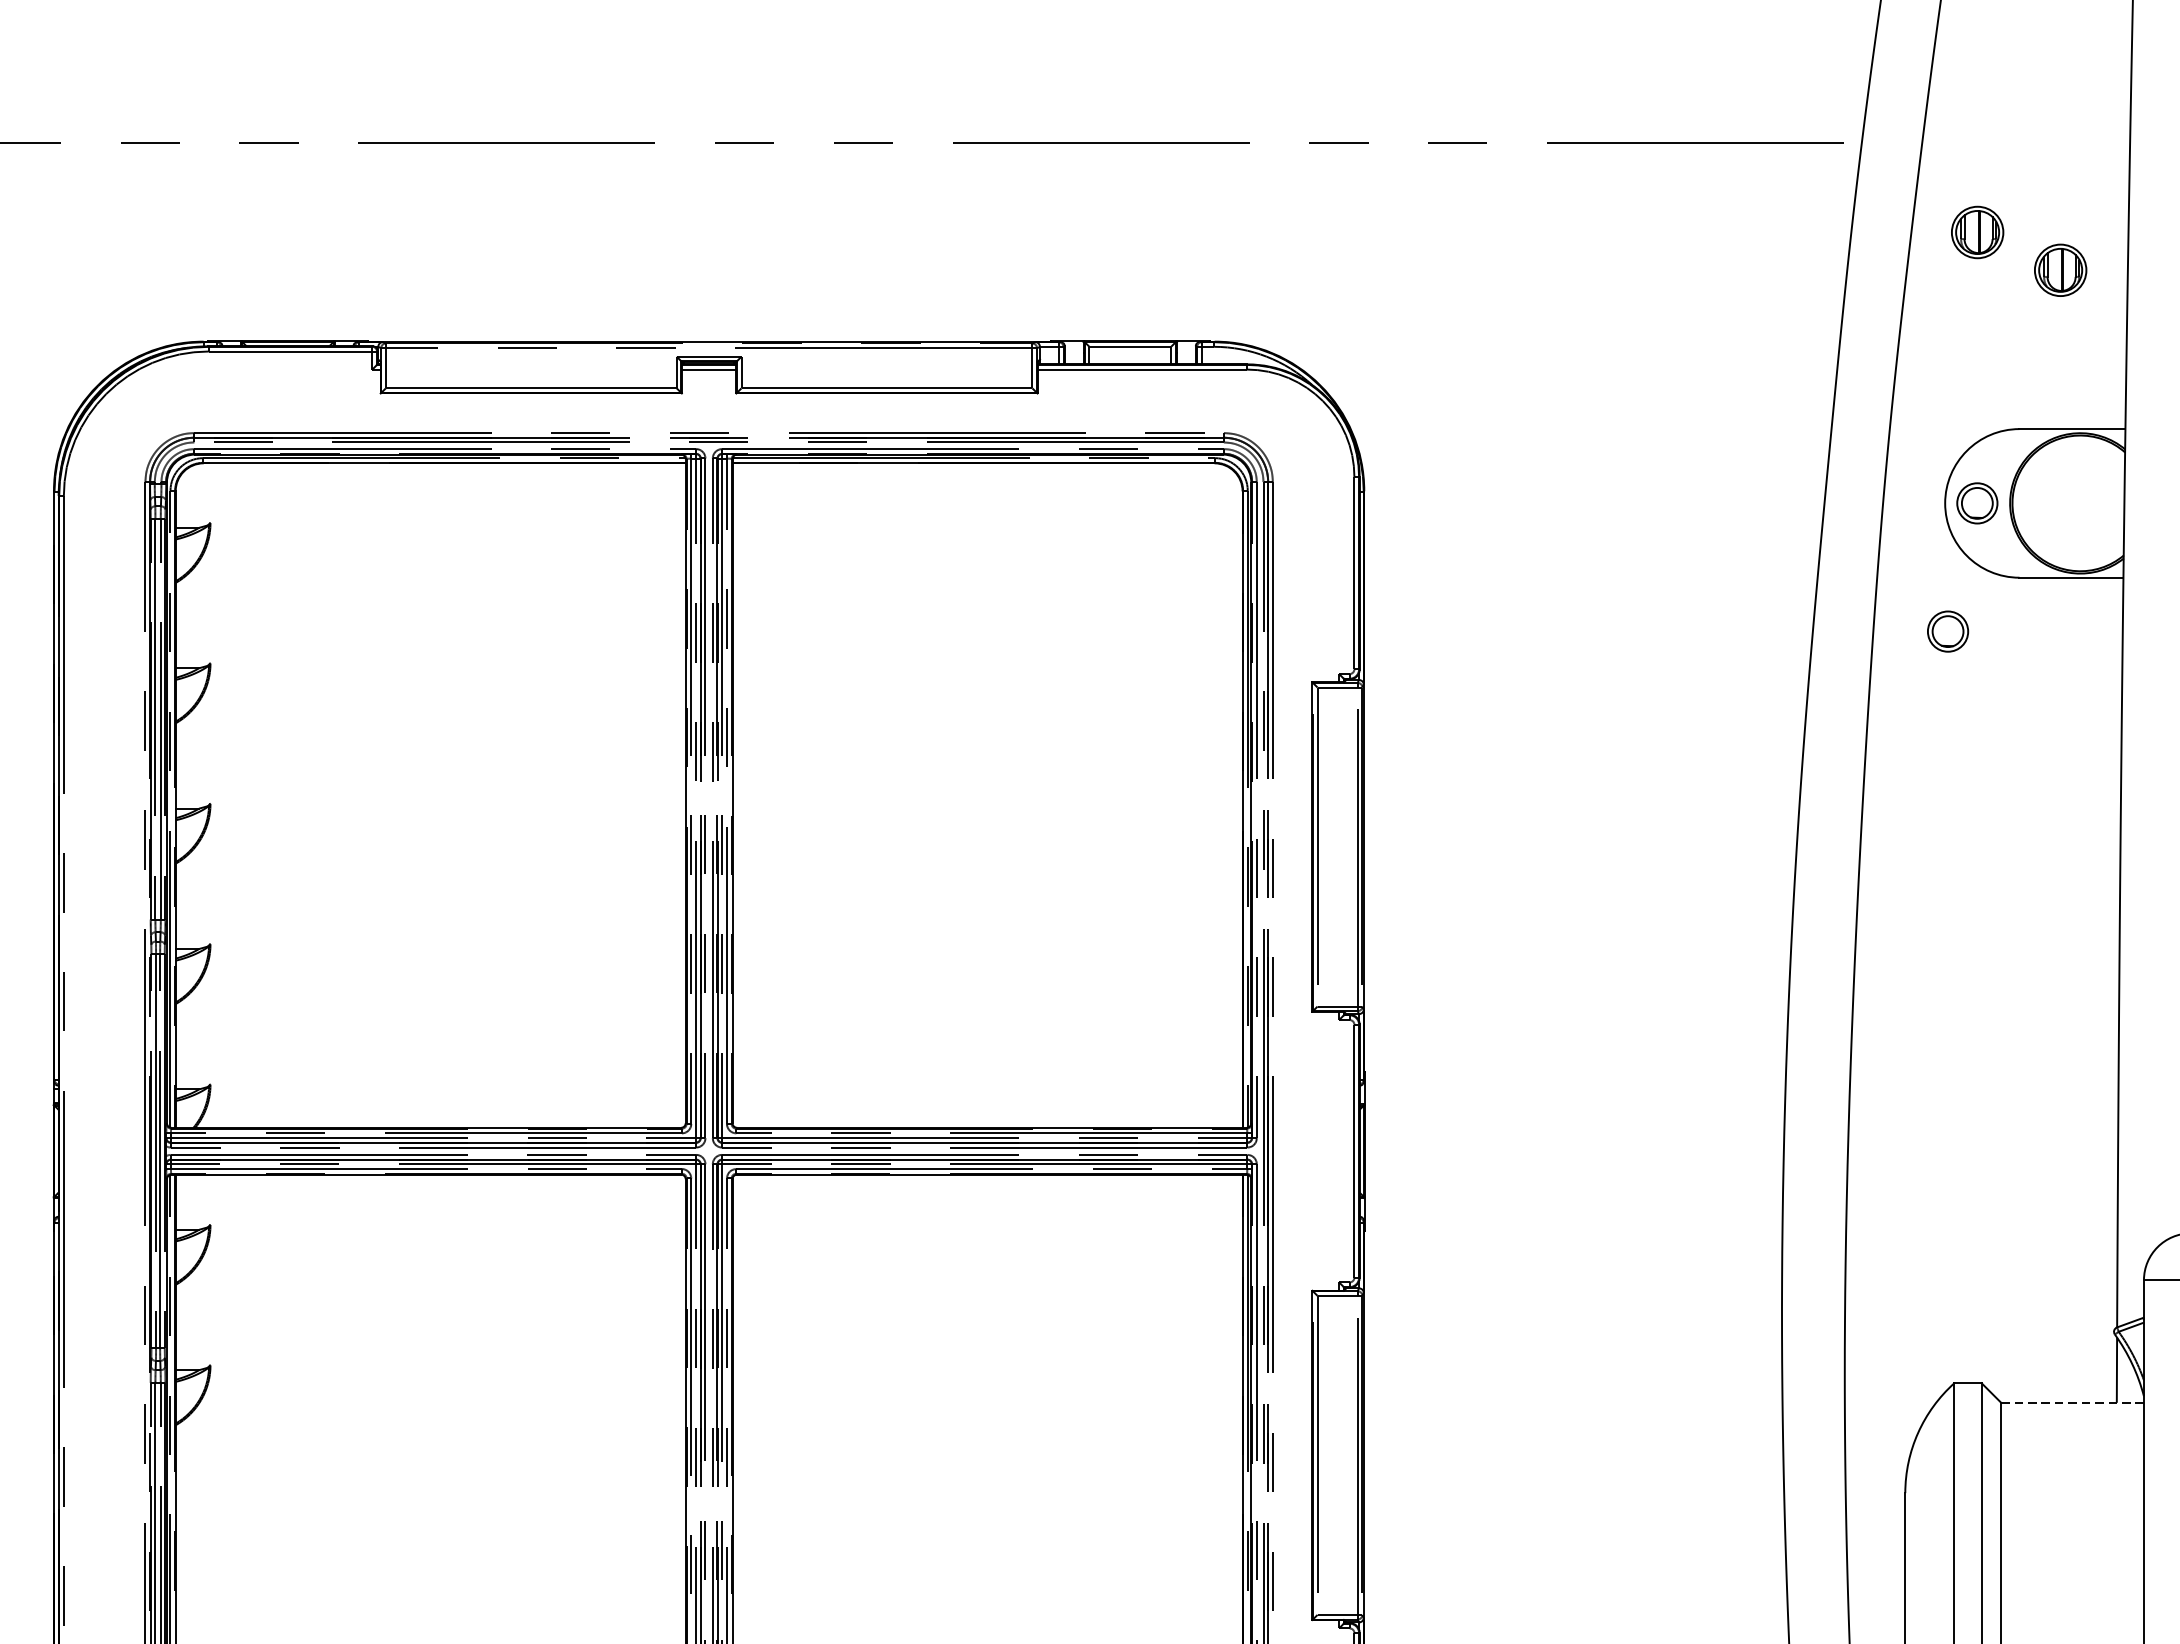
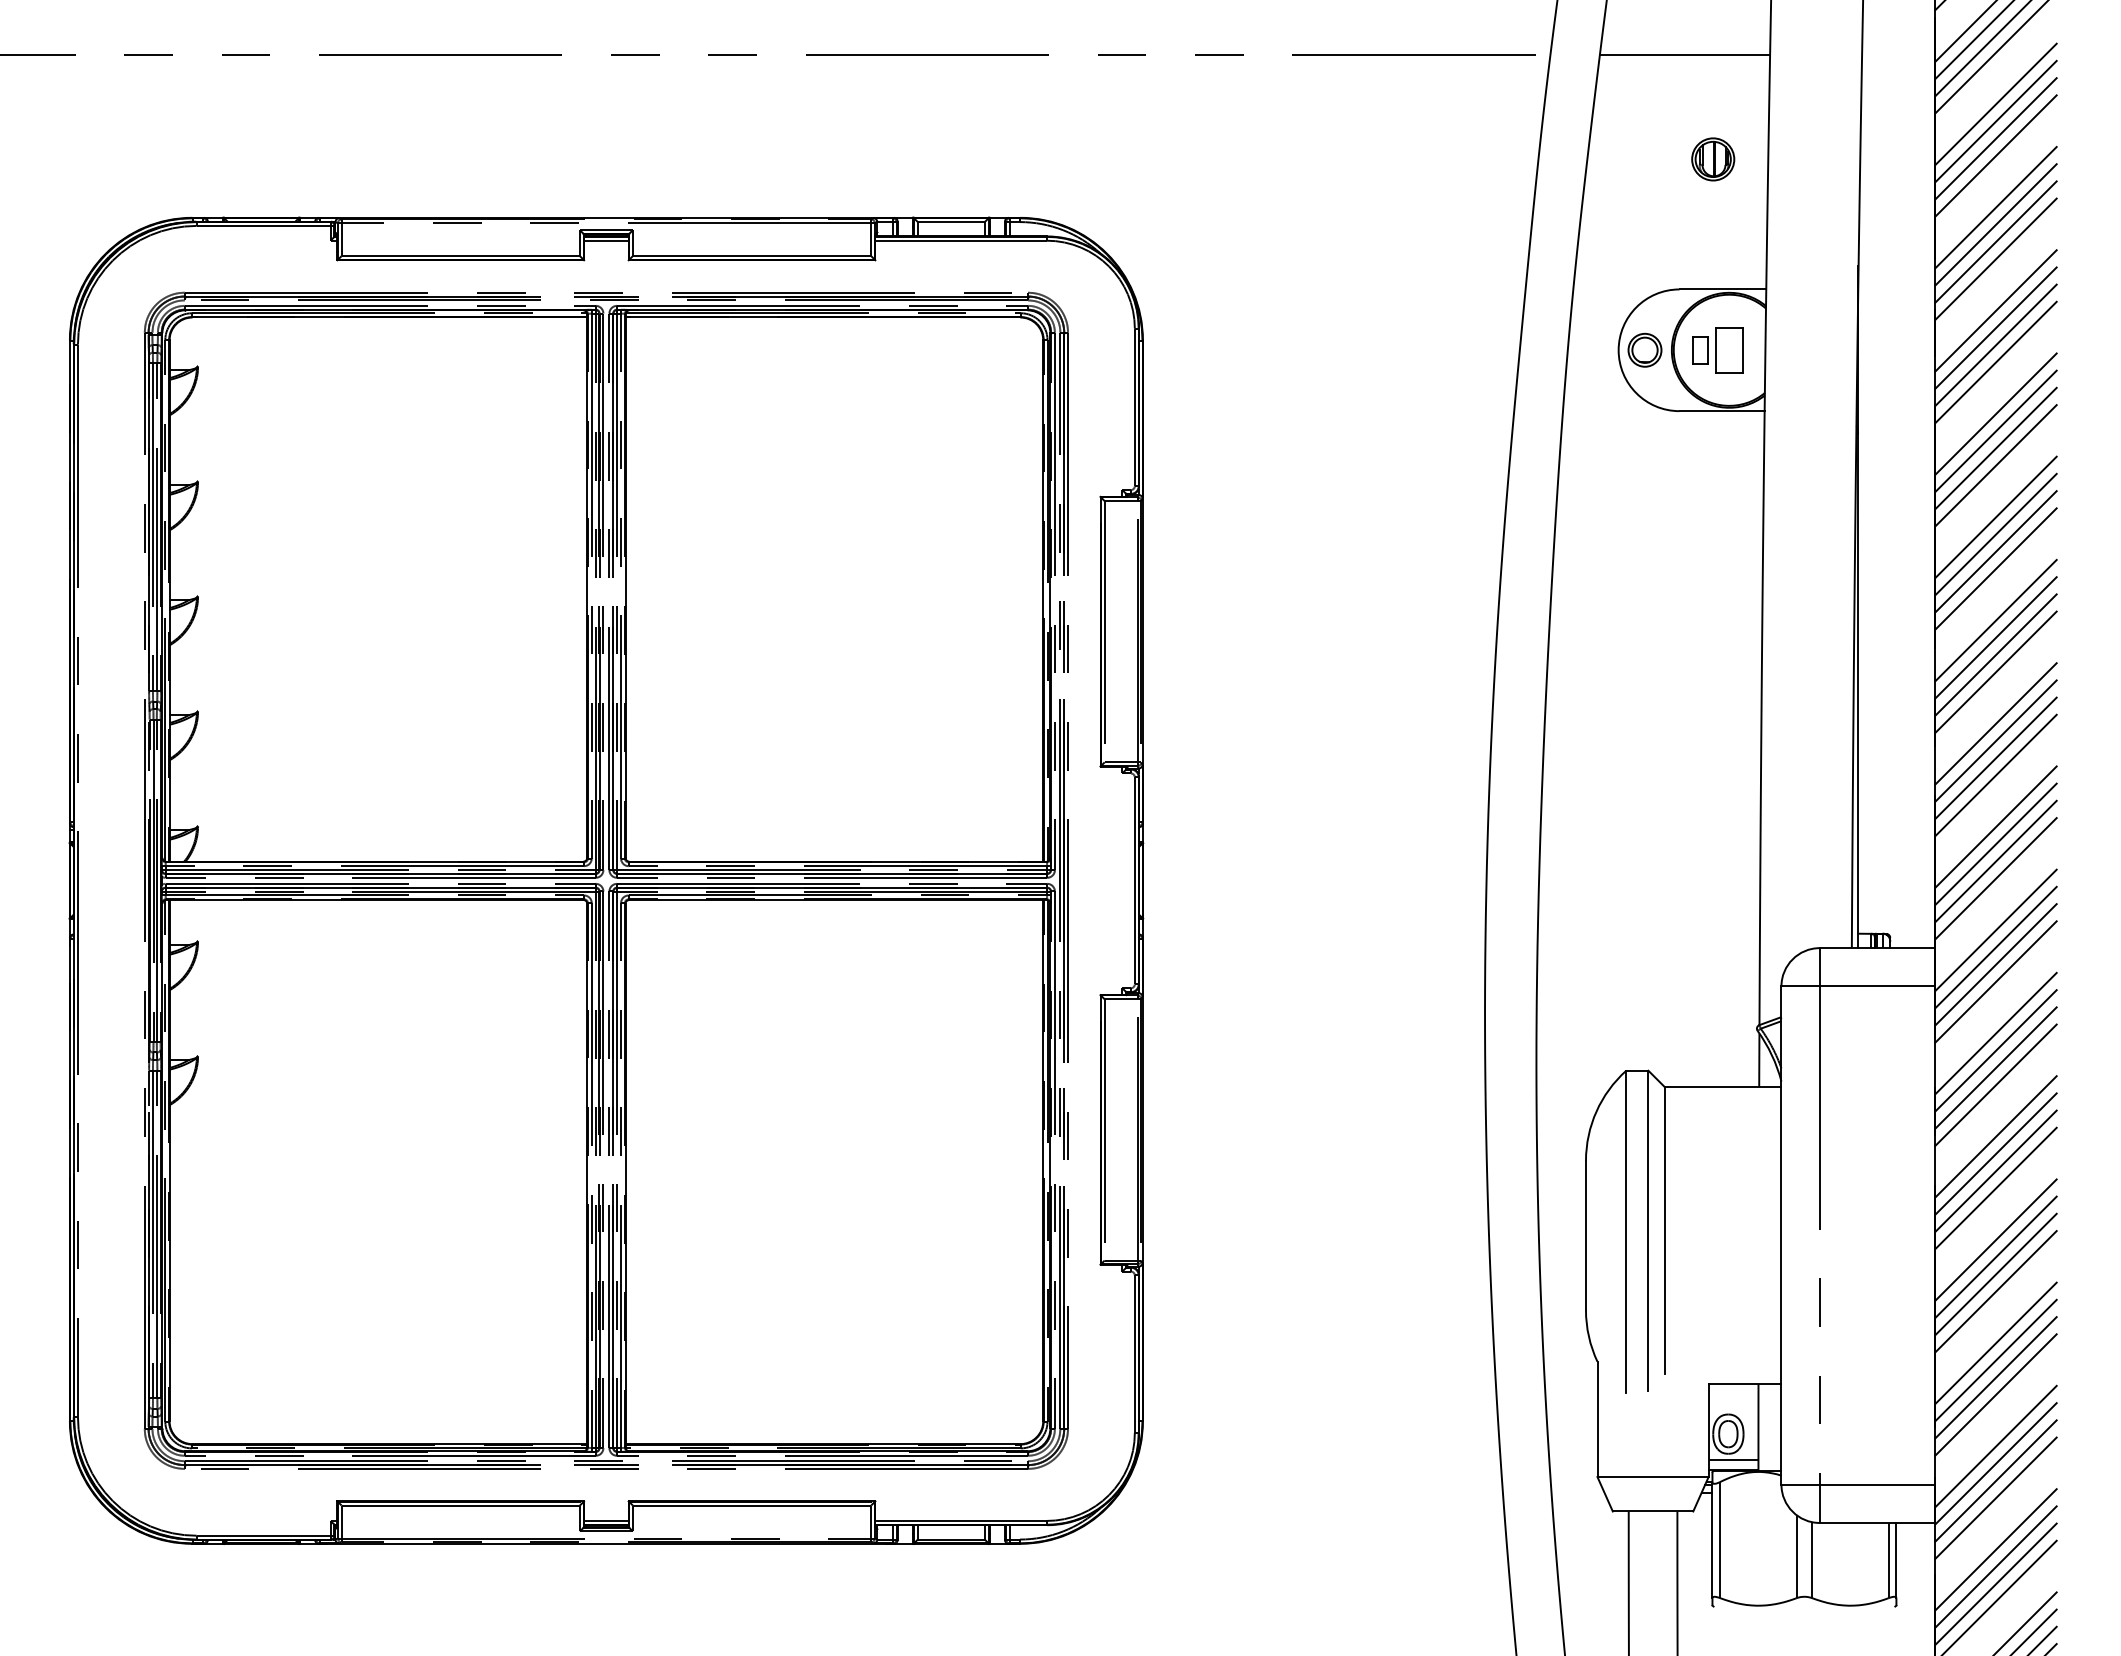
line: (2025, 143) -> (1684, 55), added
part: (1977, 232) -> (1645, 128), removed
part: (2065, 503) -> (1717, 350), added
part: (1947, 630) -> (1620, 454), removed
line: (2071, 1402) -> (1722, 1086), dashed -> solid

